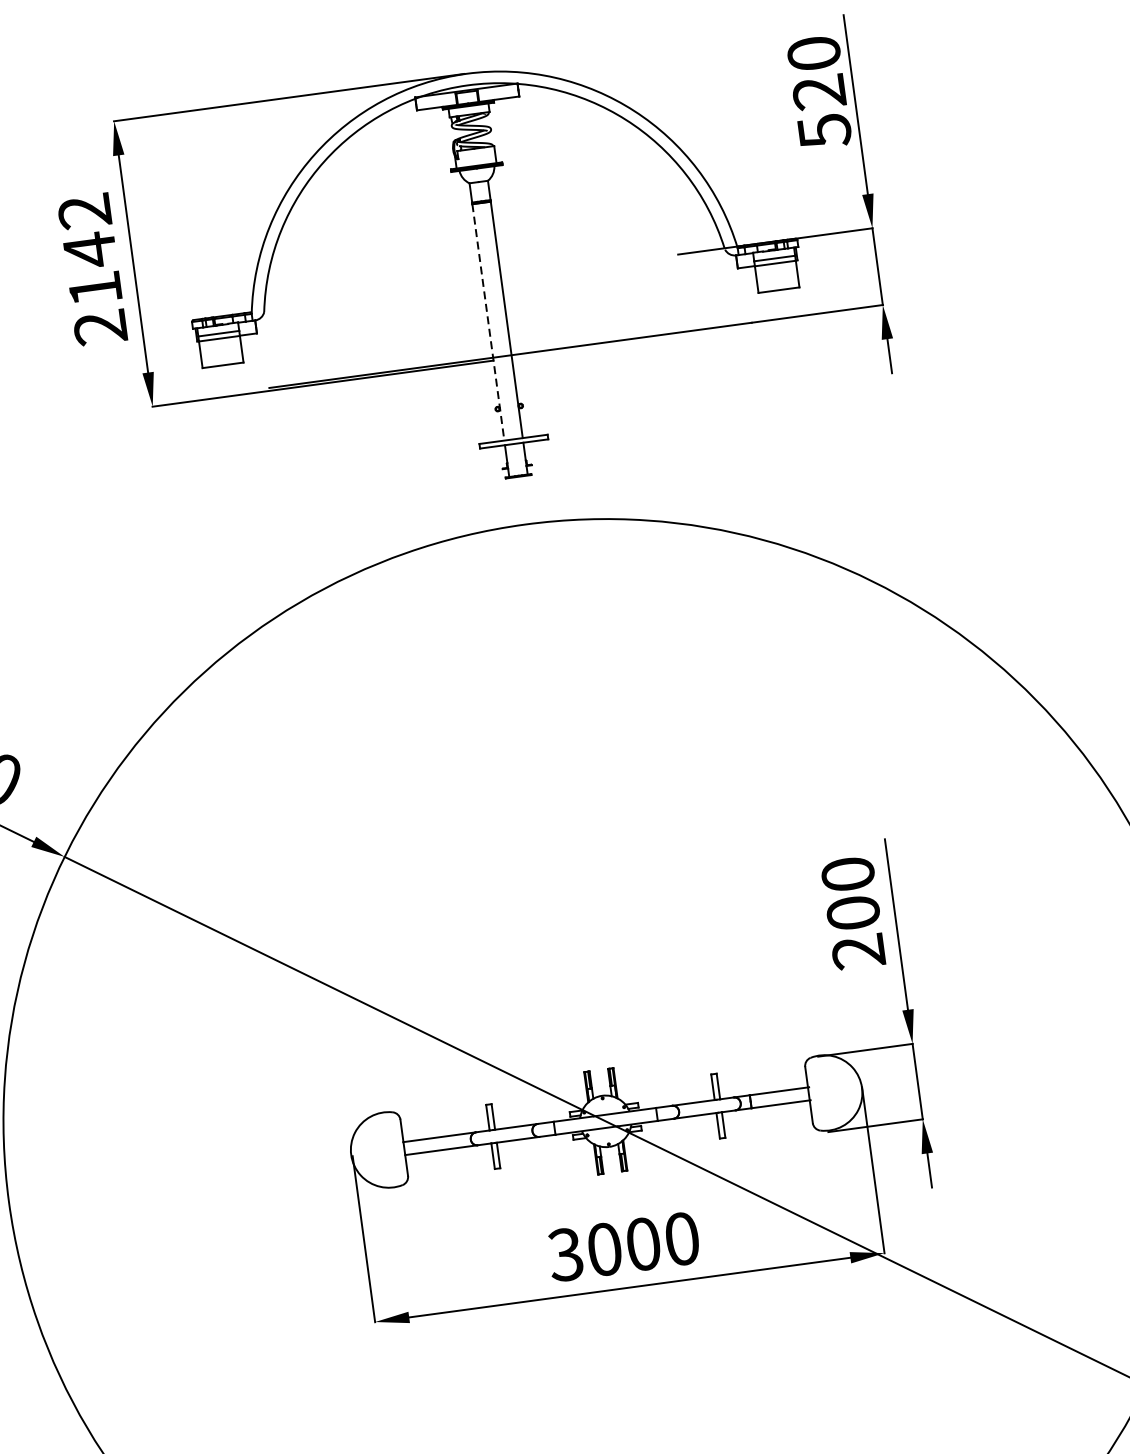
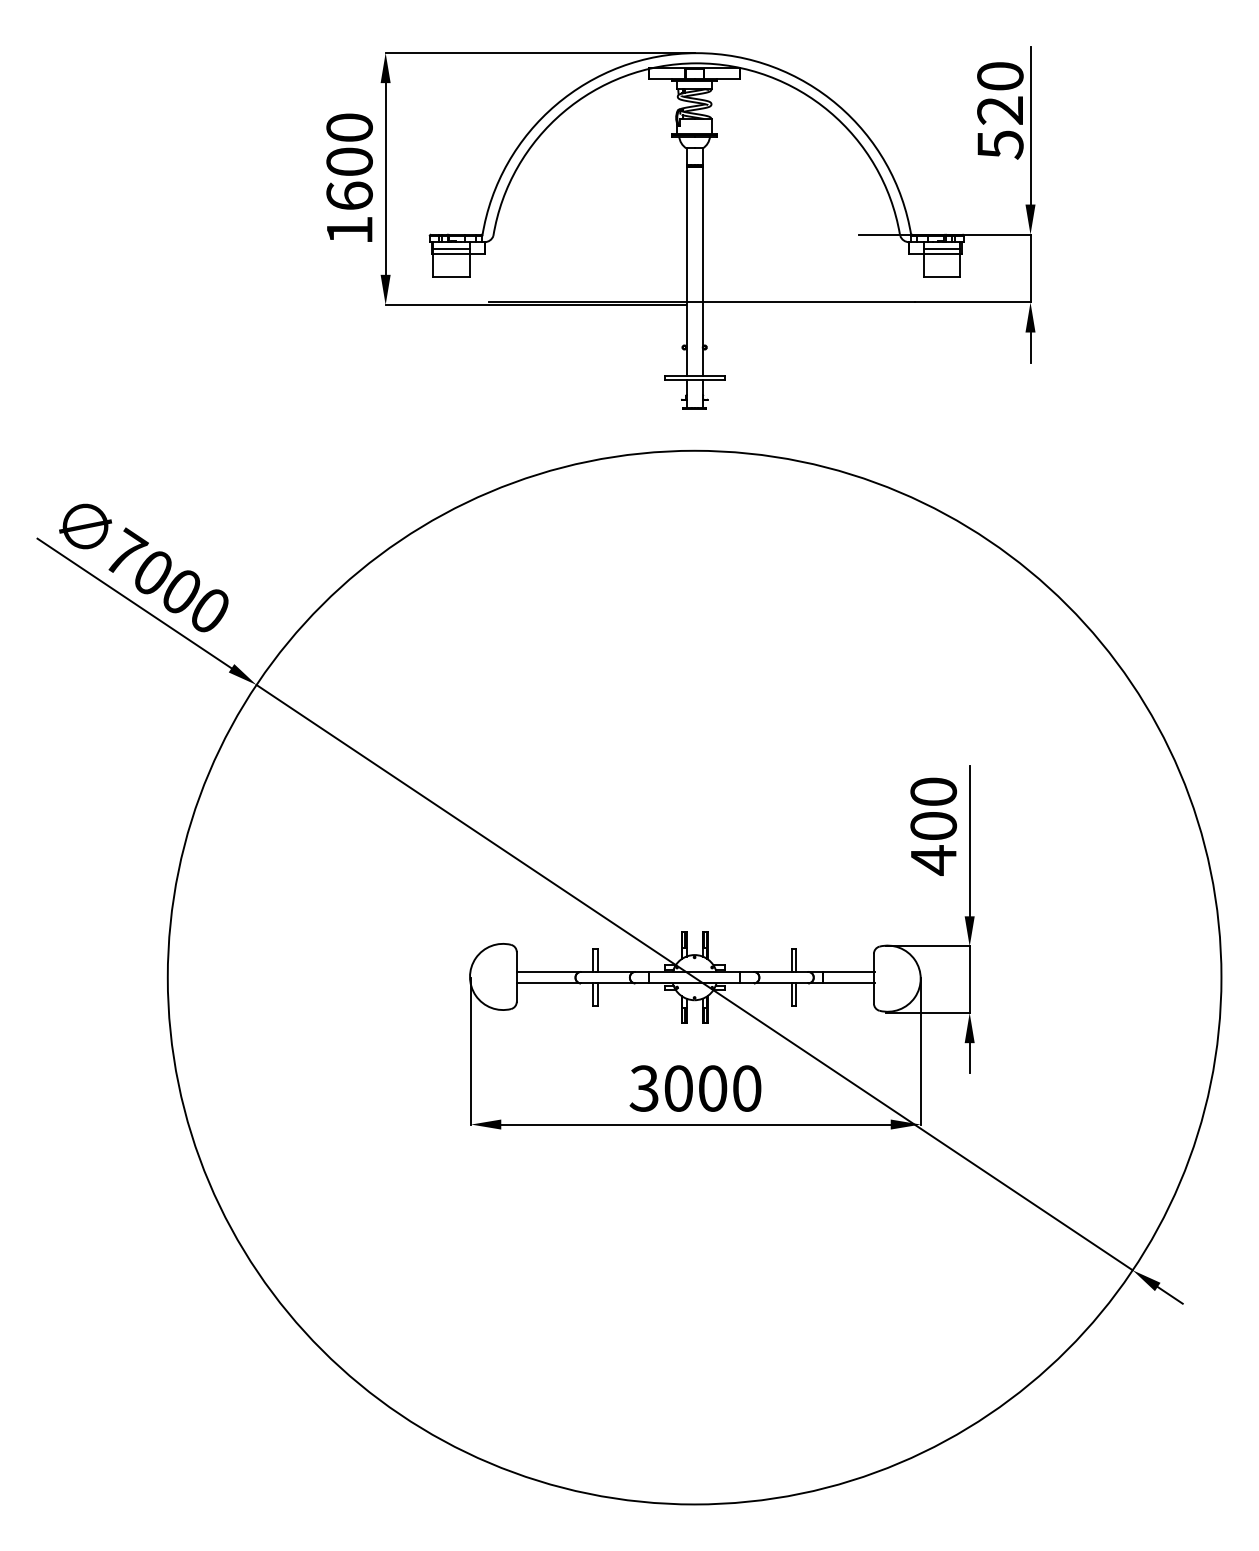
text: (92, 268) -> (349, 178), 2142 -> 1600
line: (488, 322) -> (686, 271), dashed -> solid
text: (858, 952) -> (933, 860), 200 -> 400

